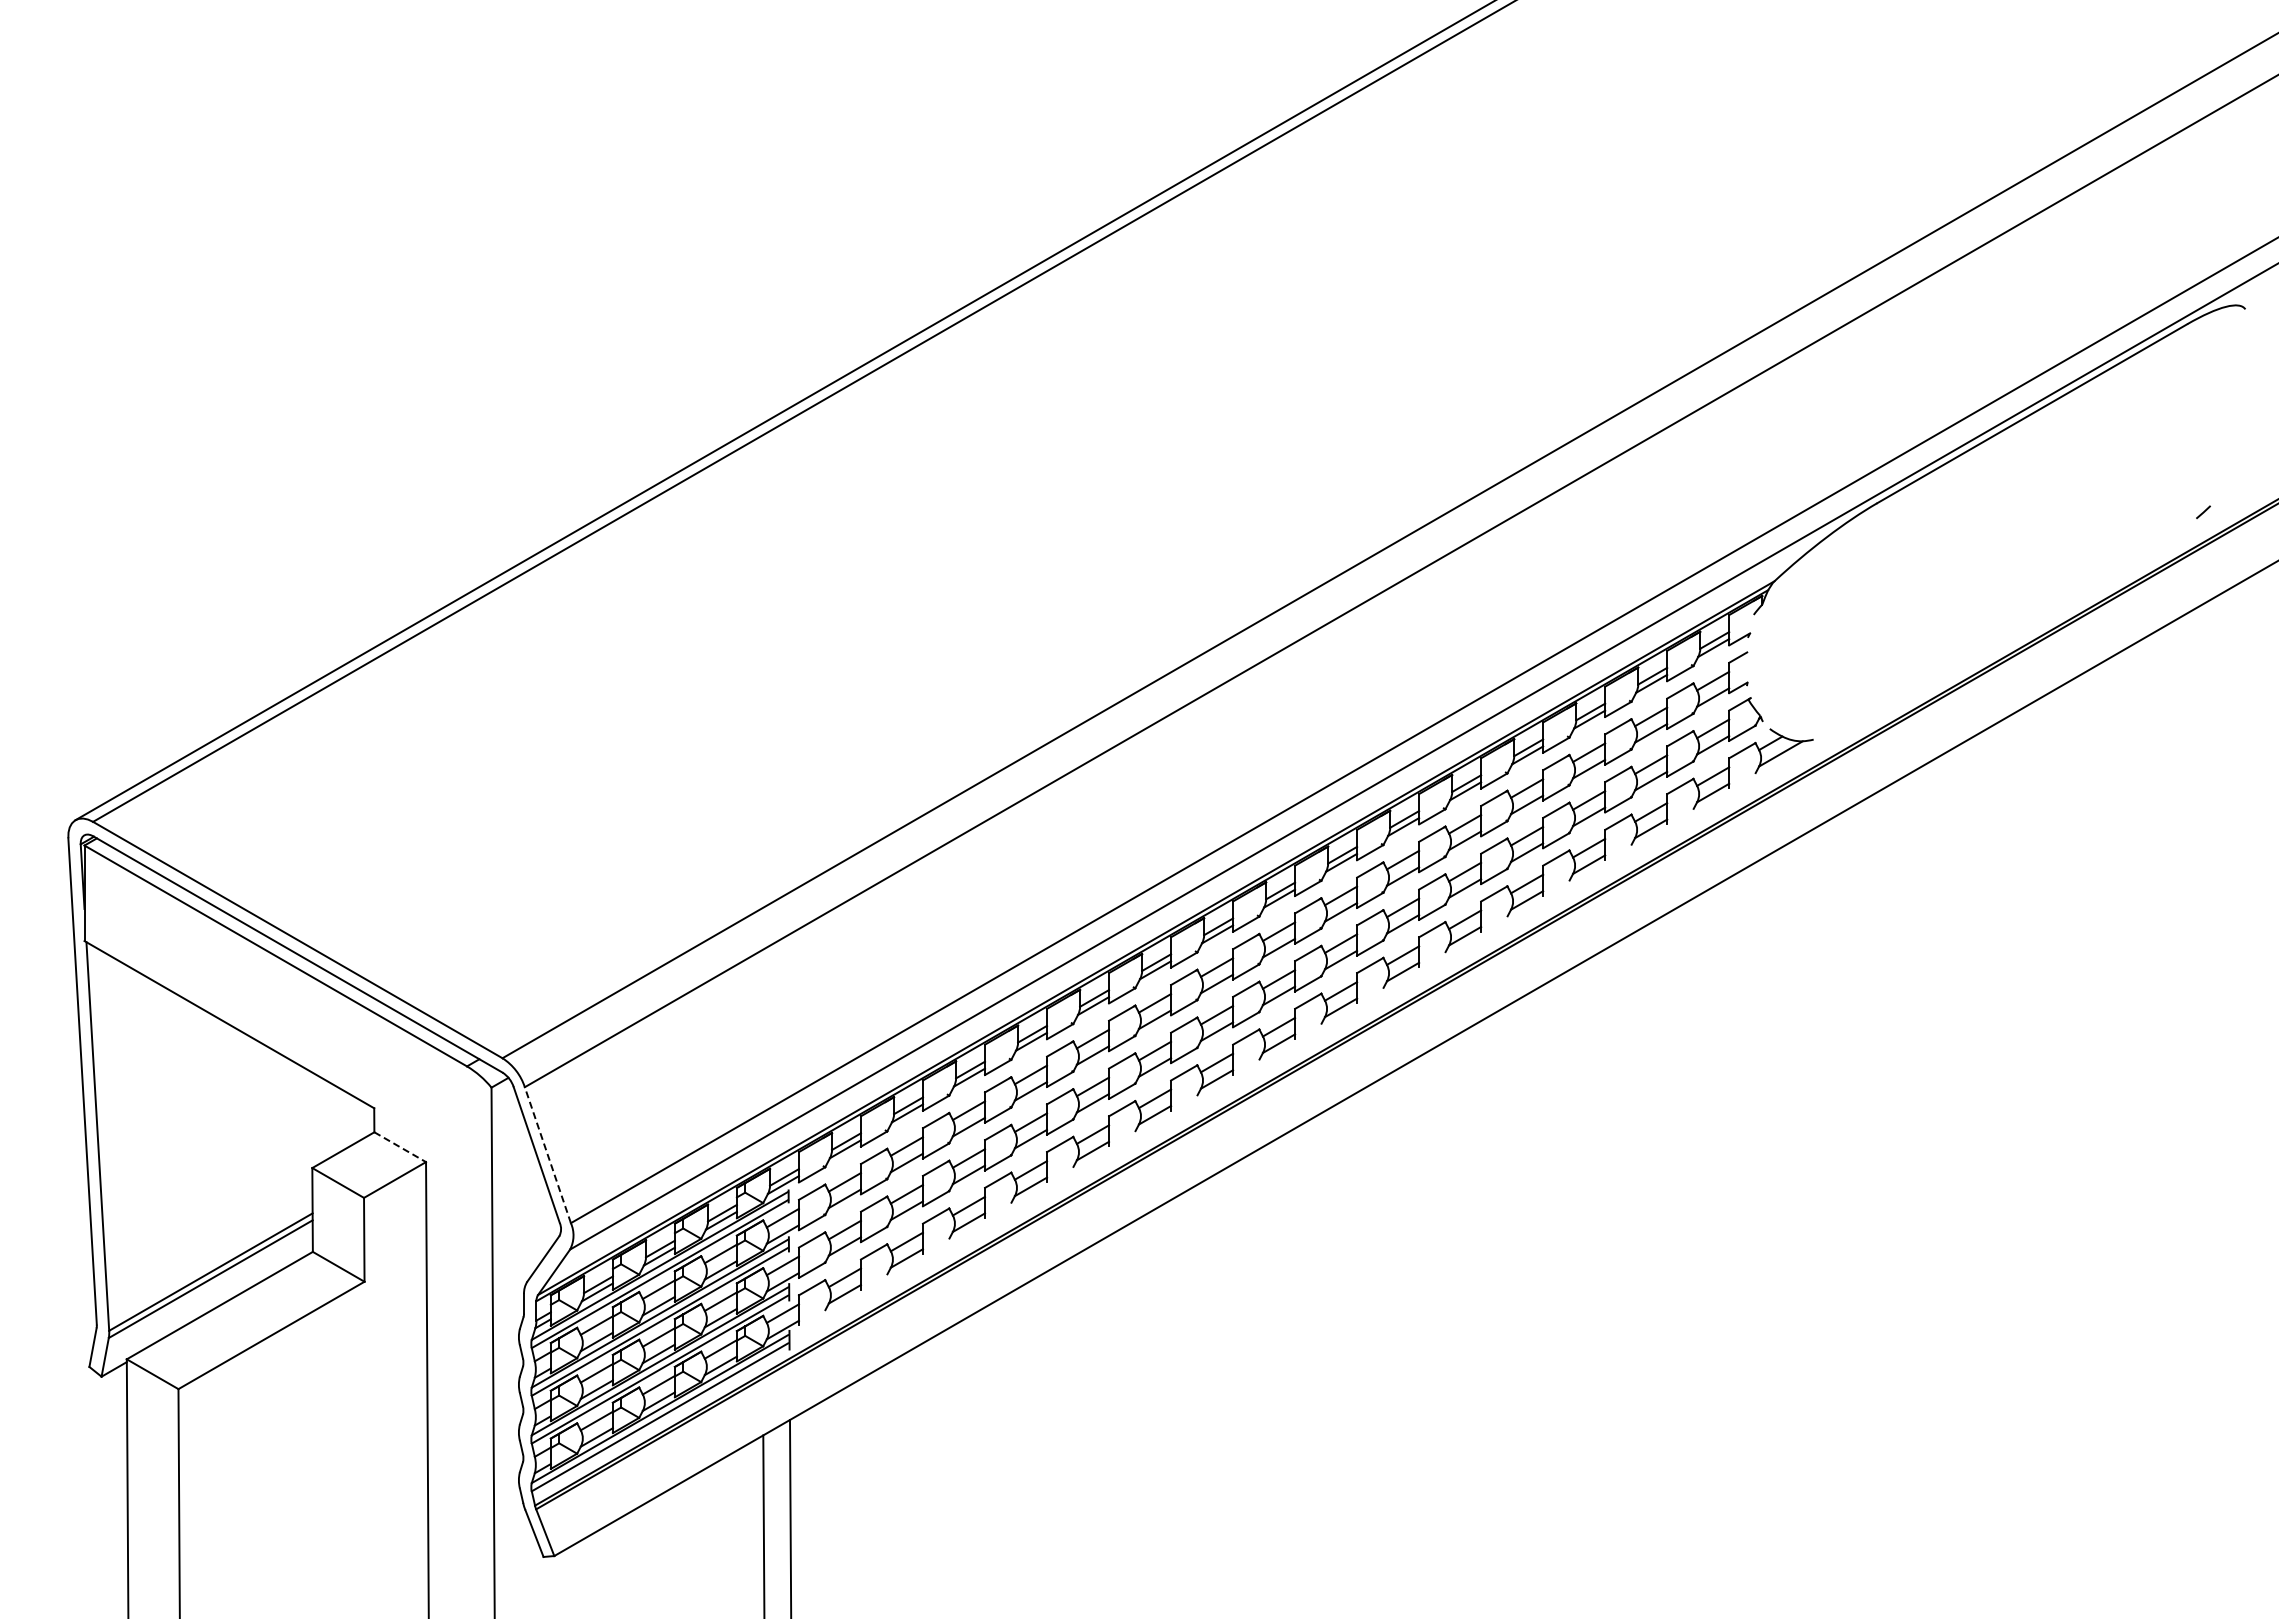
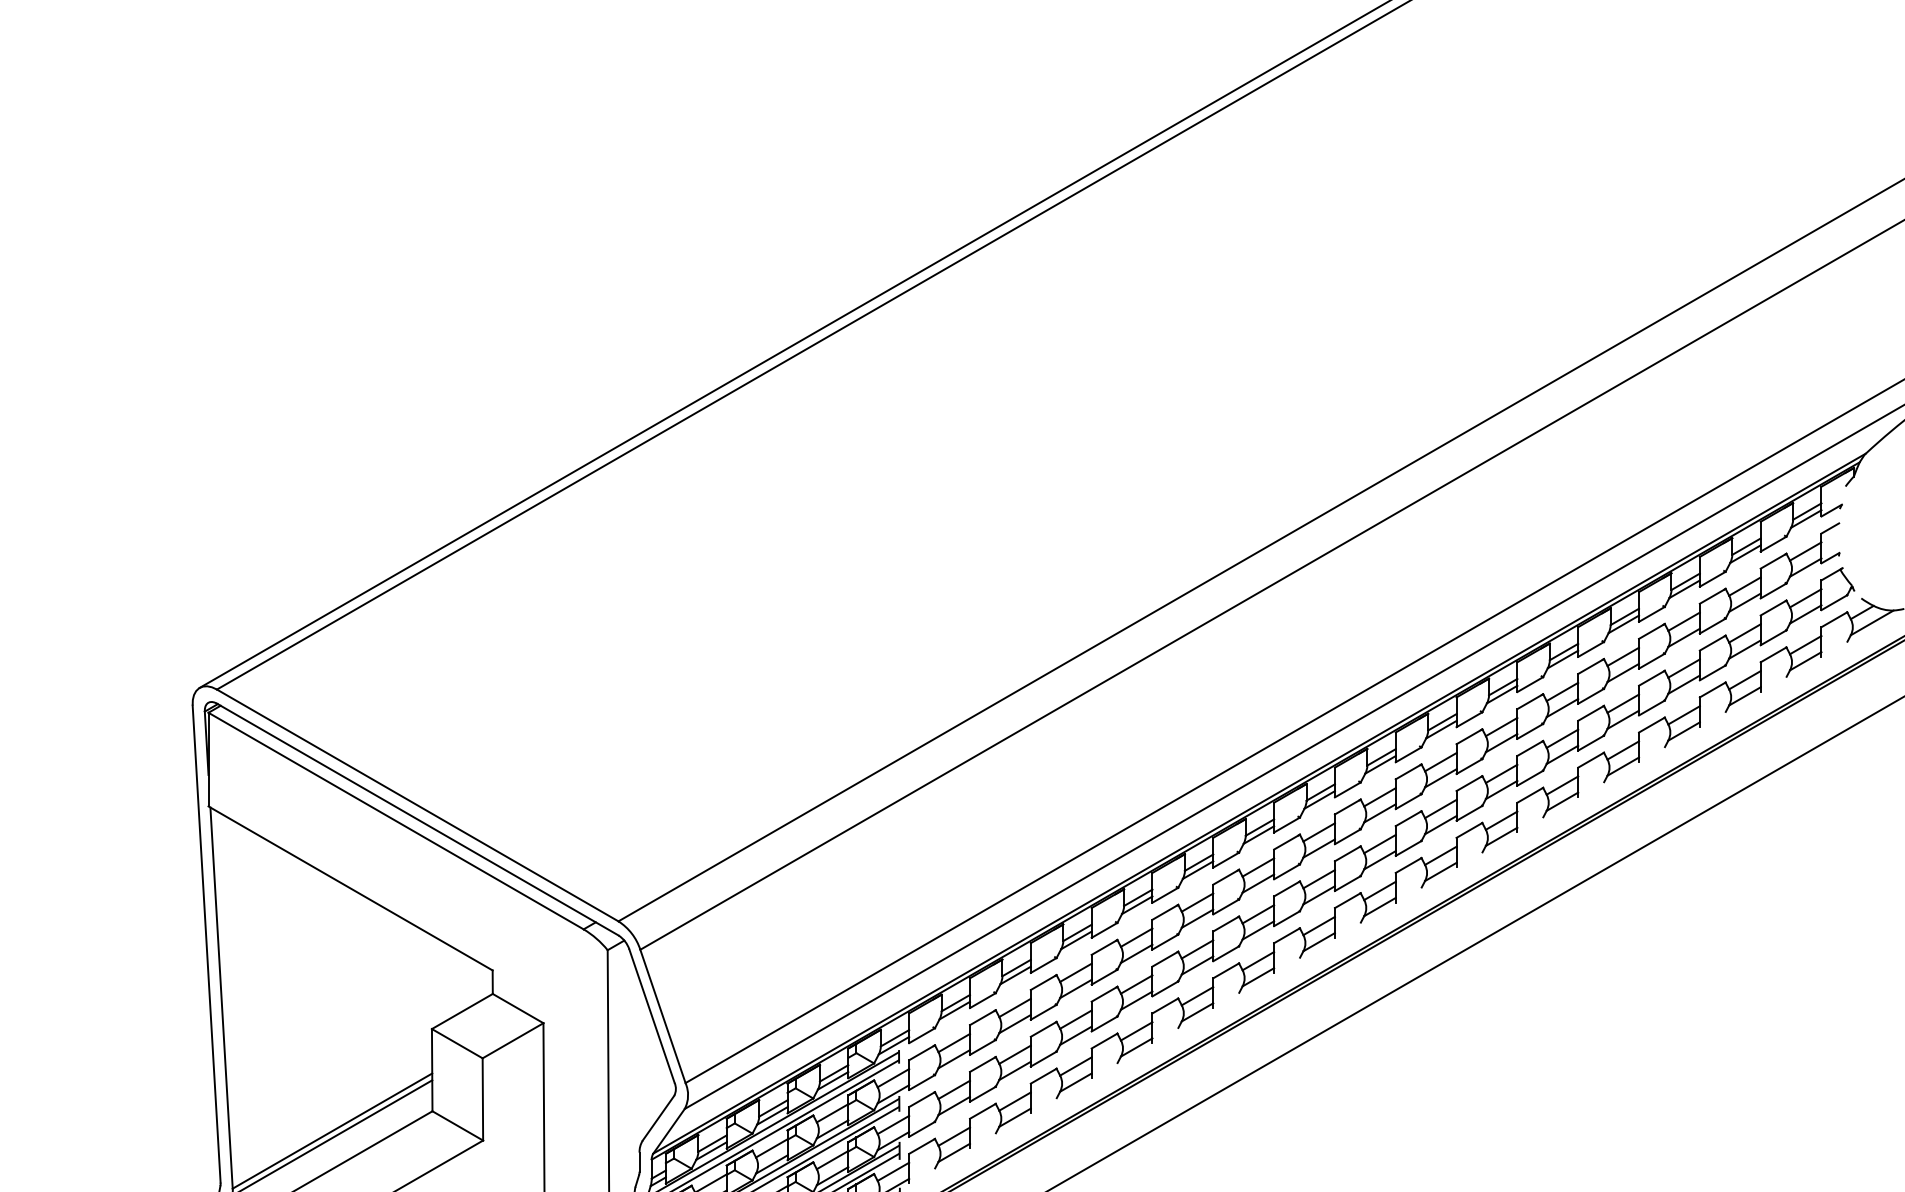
line: (400, 1147) -> (518, 1008), dashed -> solid
line: (547, 1155) -> (662, 1016), dashed -> solid

